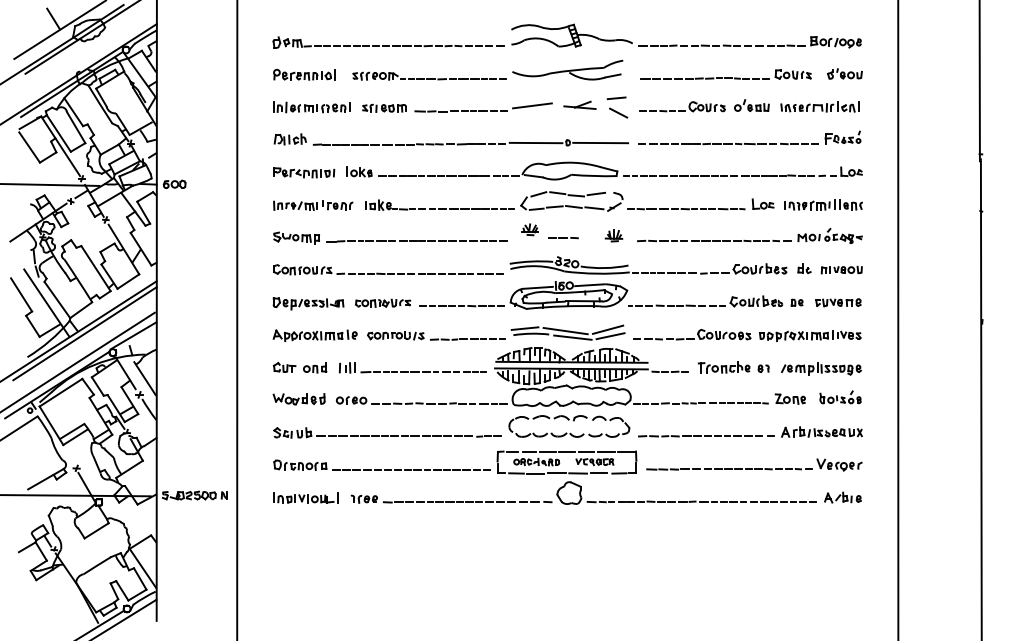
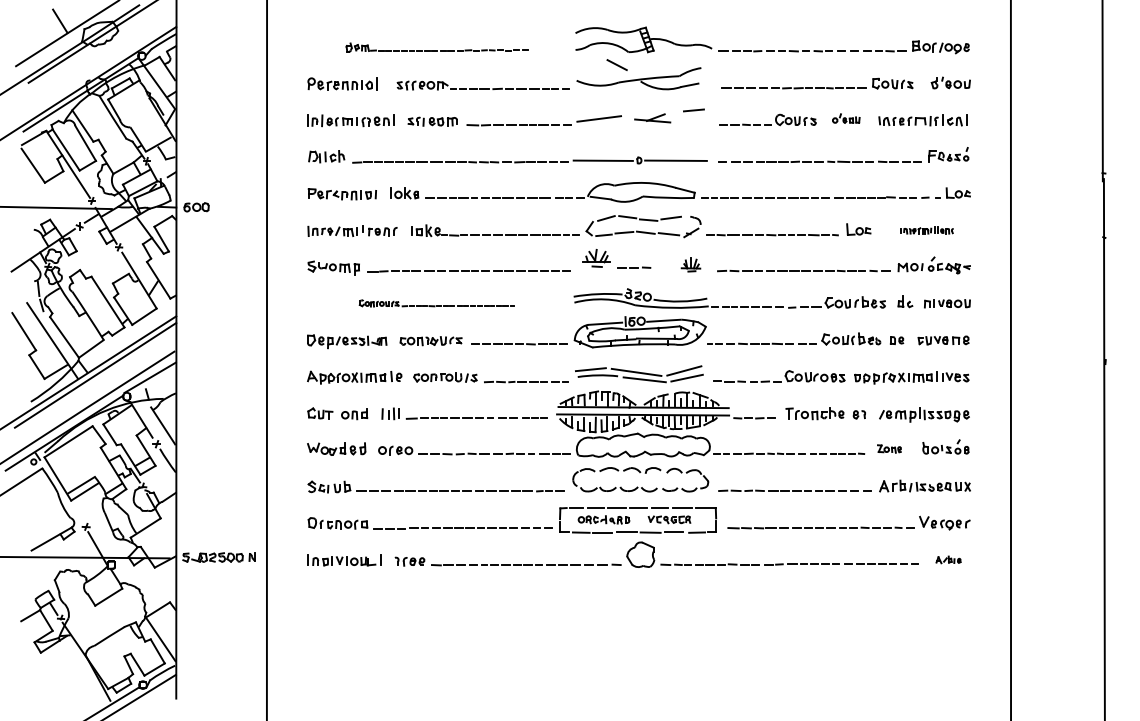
part: (387, 42) -> (436, 47), size x0.7
part: (752, 105) -> (846, 118), size x0.7
line: (618, 112) -> (616, 64), moved
part: (824, 204) -> (927, 230), size x0.6
part: (530, 229) -> (596, 258), size x1.4
part: (387, 269) -> (436, 303), size x0.6
part: (790, 398) -> (889, 448), size x0.7
part: (842, 497) -> (948, 559), size x0.6

